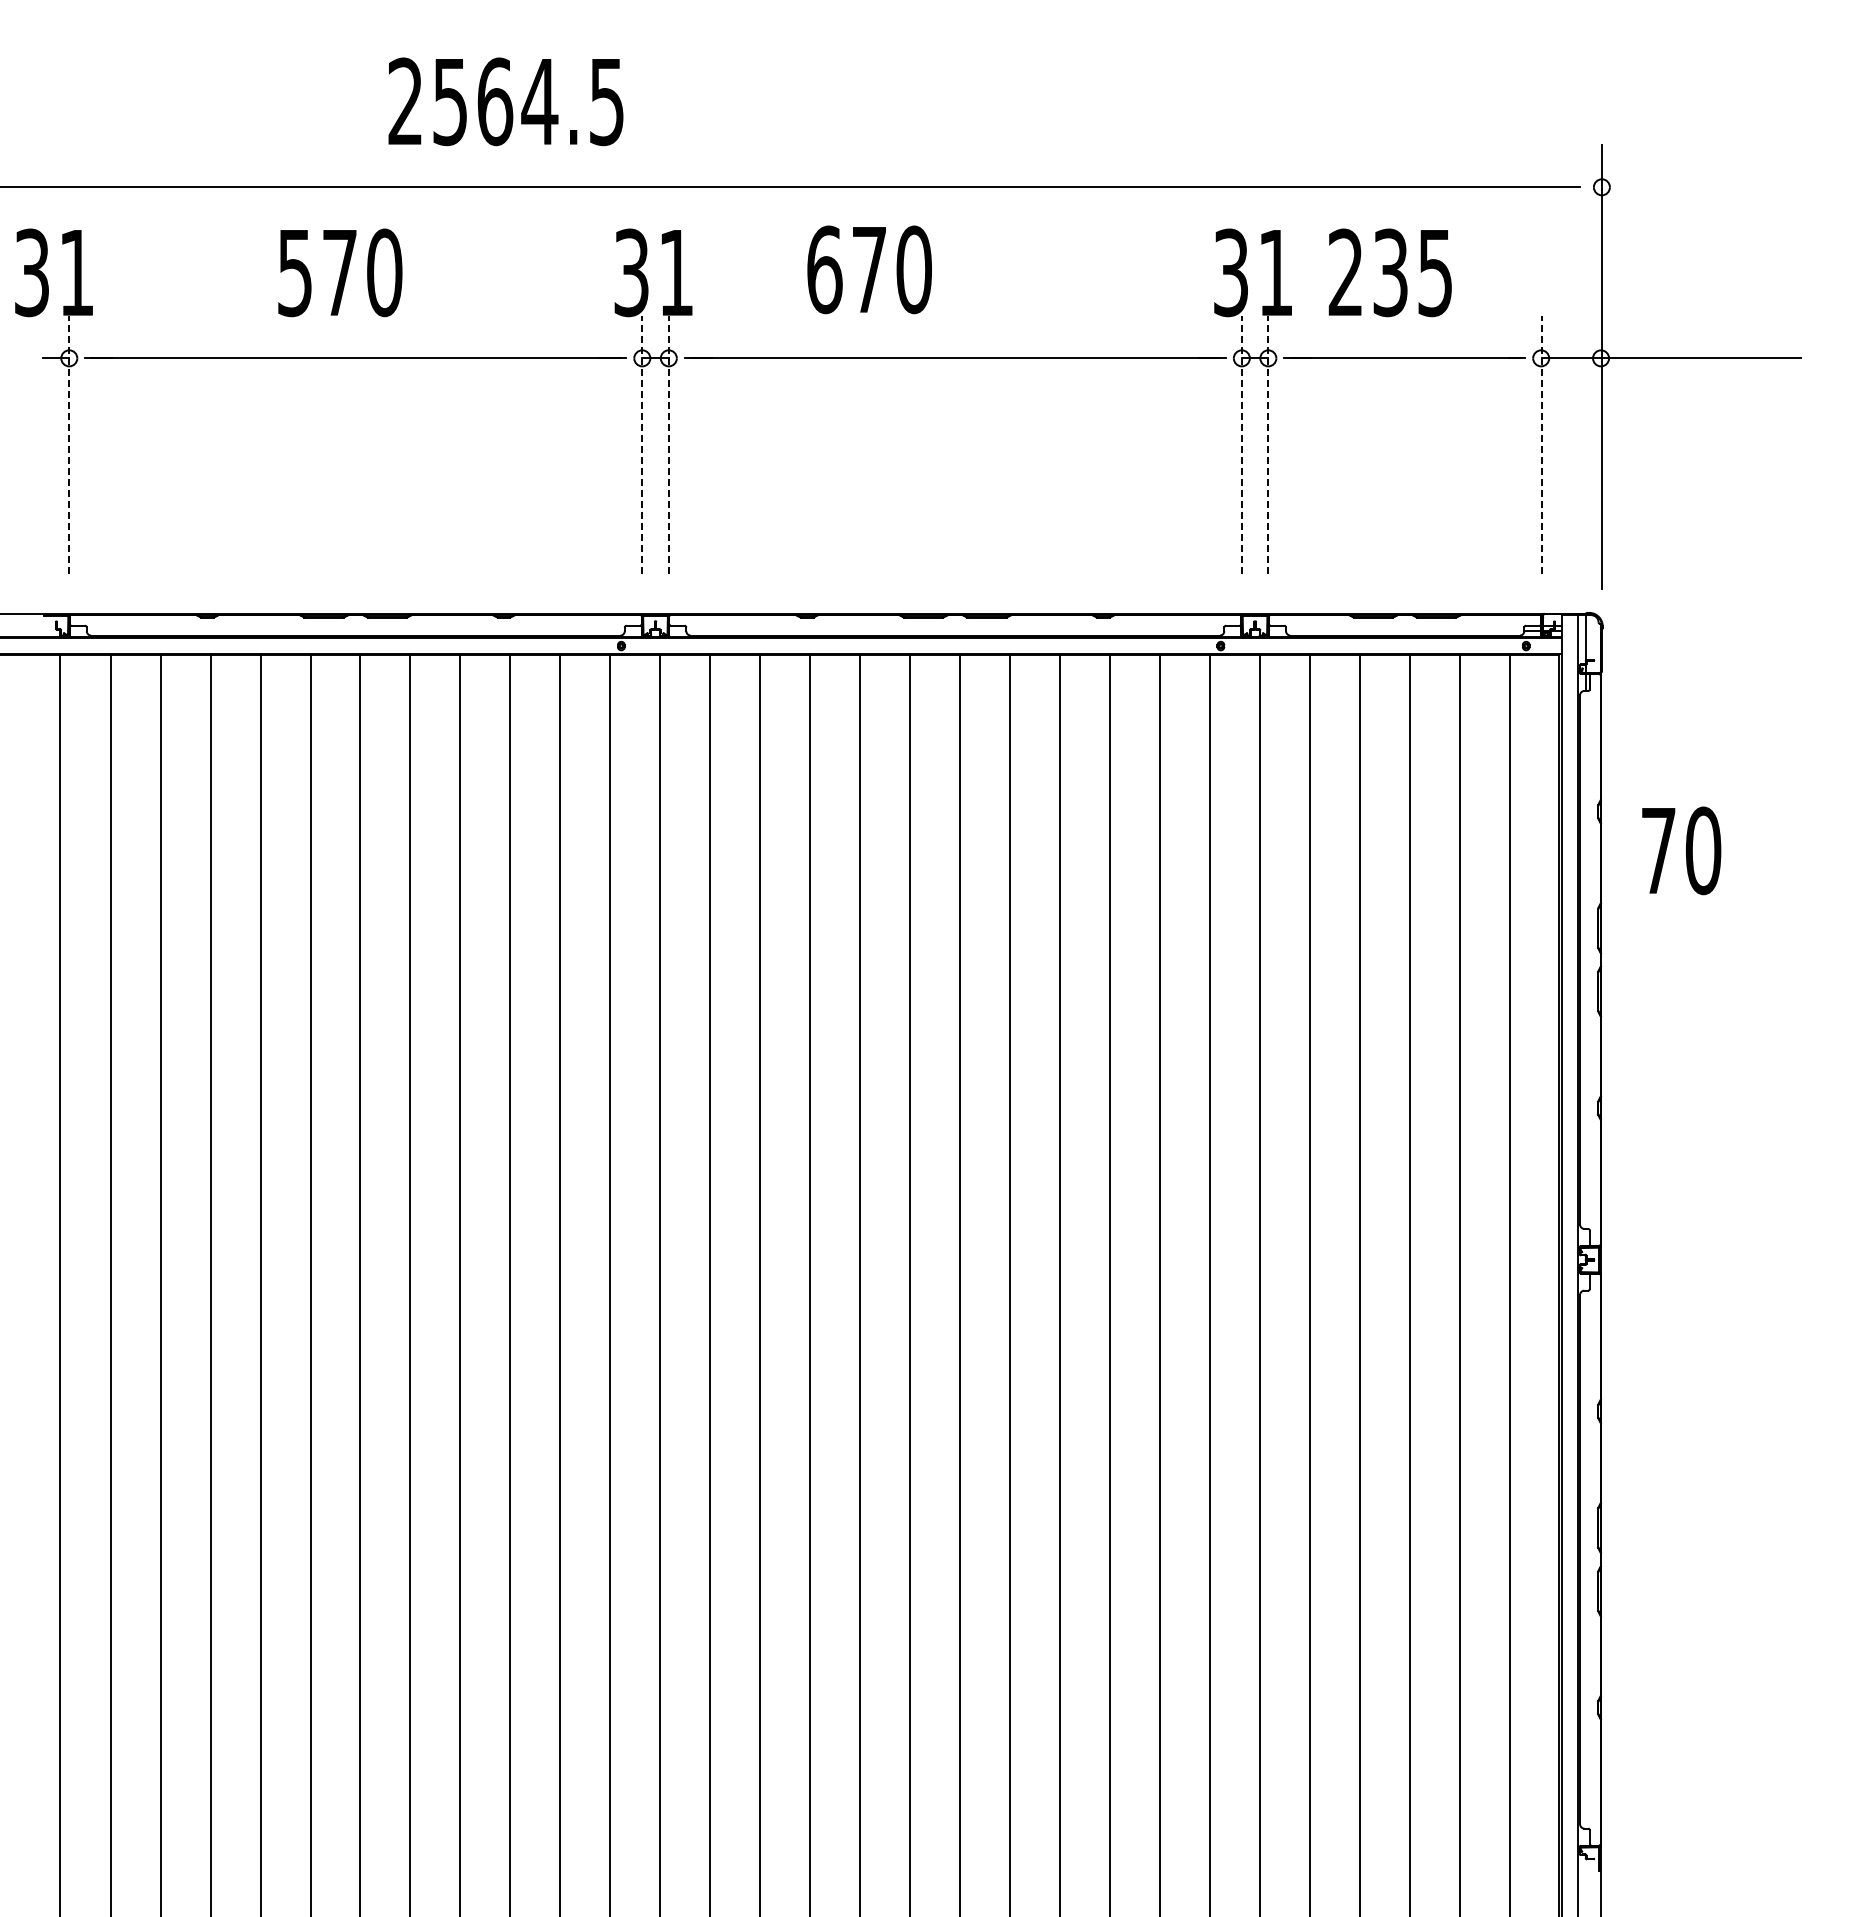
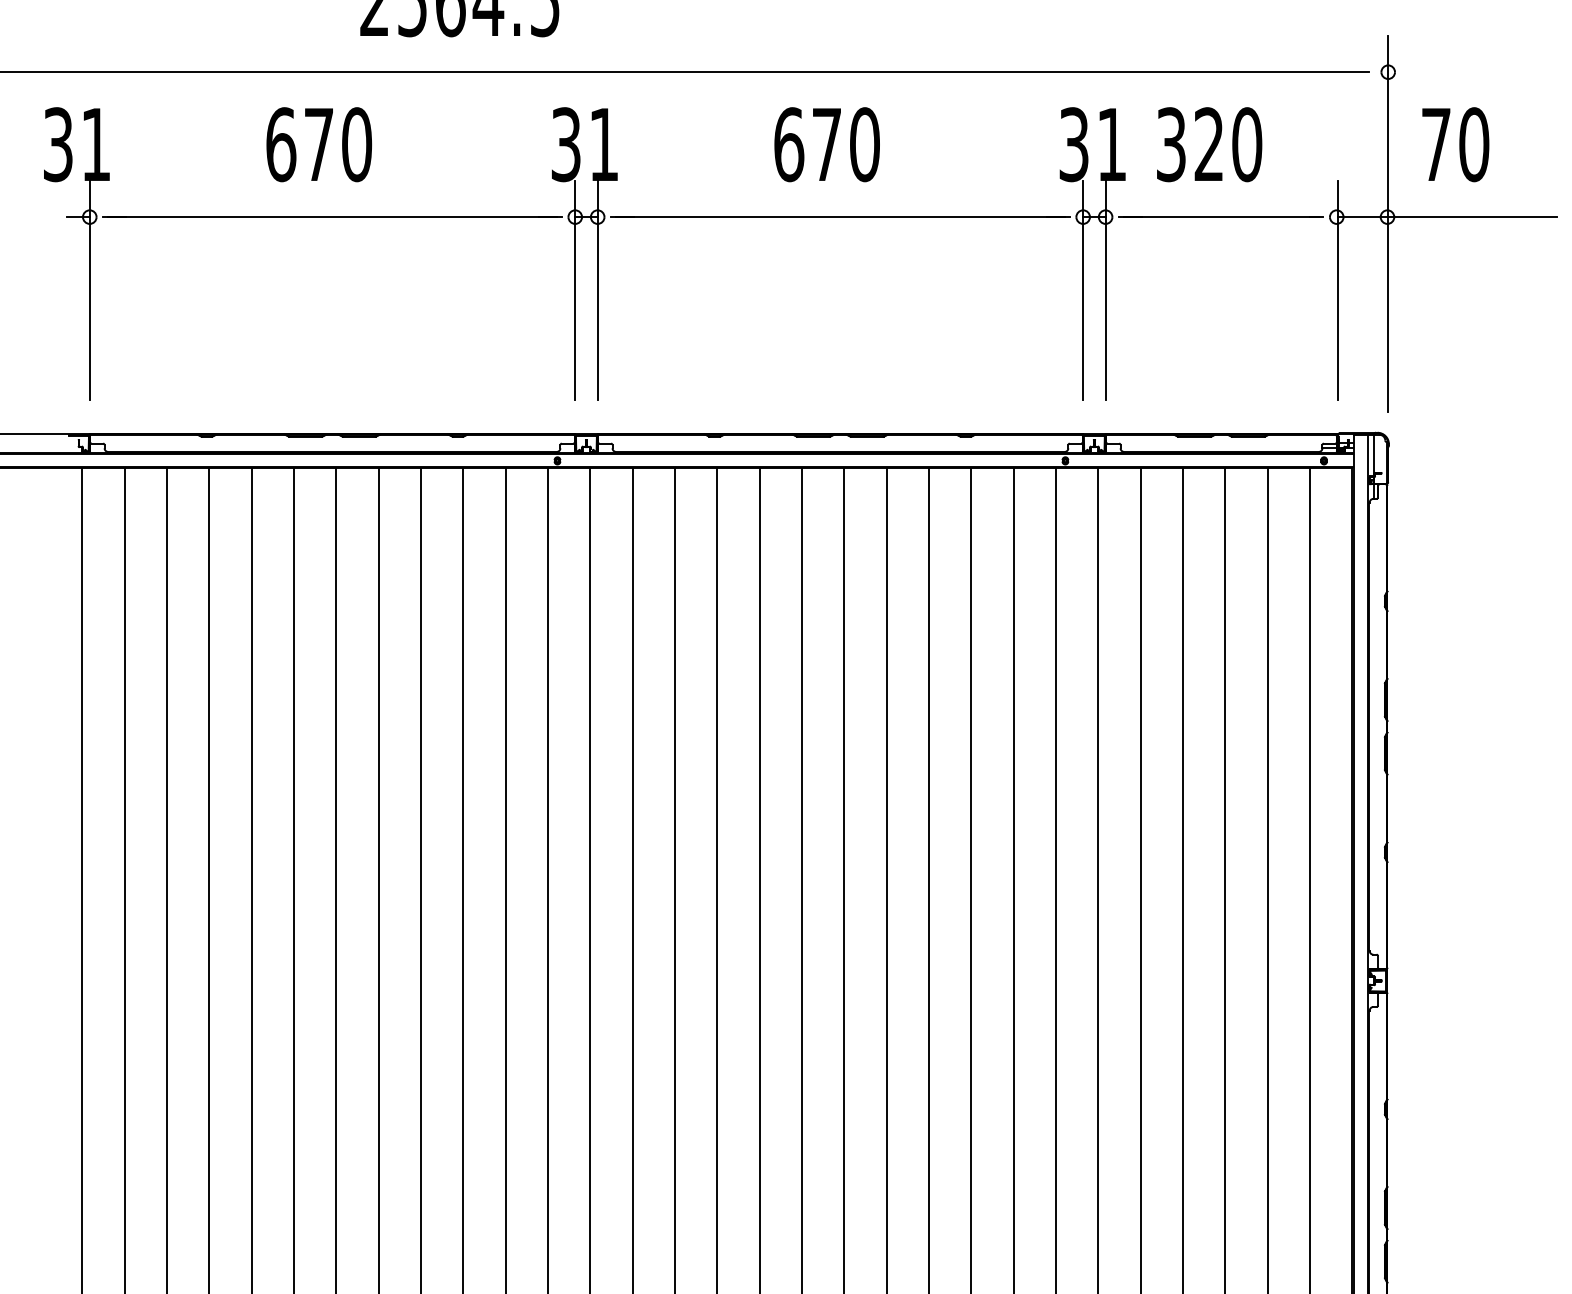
text: (869, 269) -> (827, 144), moved
text: (295, 272) -> (281, 144), 570 -> 670
text: (1390, 272) -> (1209, 144), 235 -> 320
line: (69, 444) -> (89, 290), dashed -> solid
line: (642, 444) -> (575, 290), dashed -> solid
line: (668, 444) -> (597, 290), dashed -> solid
line: (1241, 444) -> (1082, 290), dashed -> solid
line: (1268, 444) -> (1105, 290), dashed -> solid
line: (1542, 444) -> (1337, 290), dashed -> solid
text: (1681, 850) -> (1455, 144), moved

